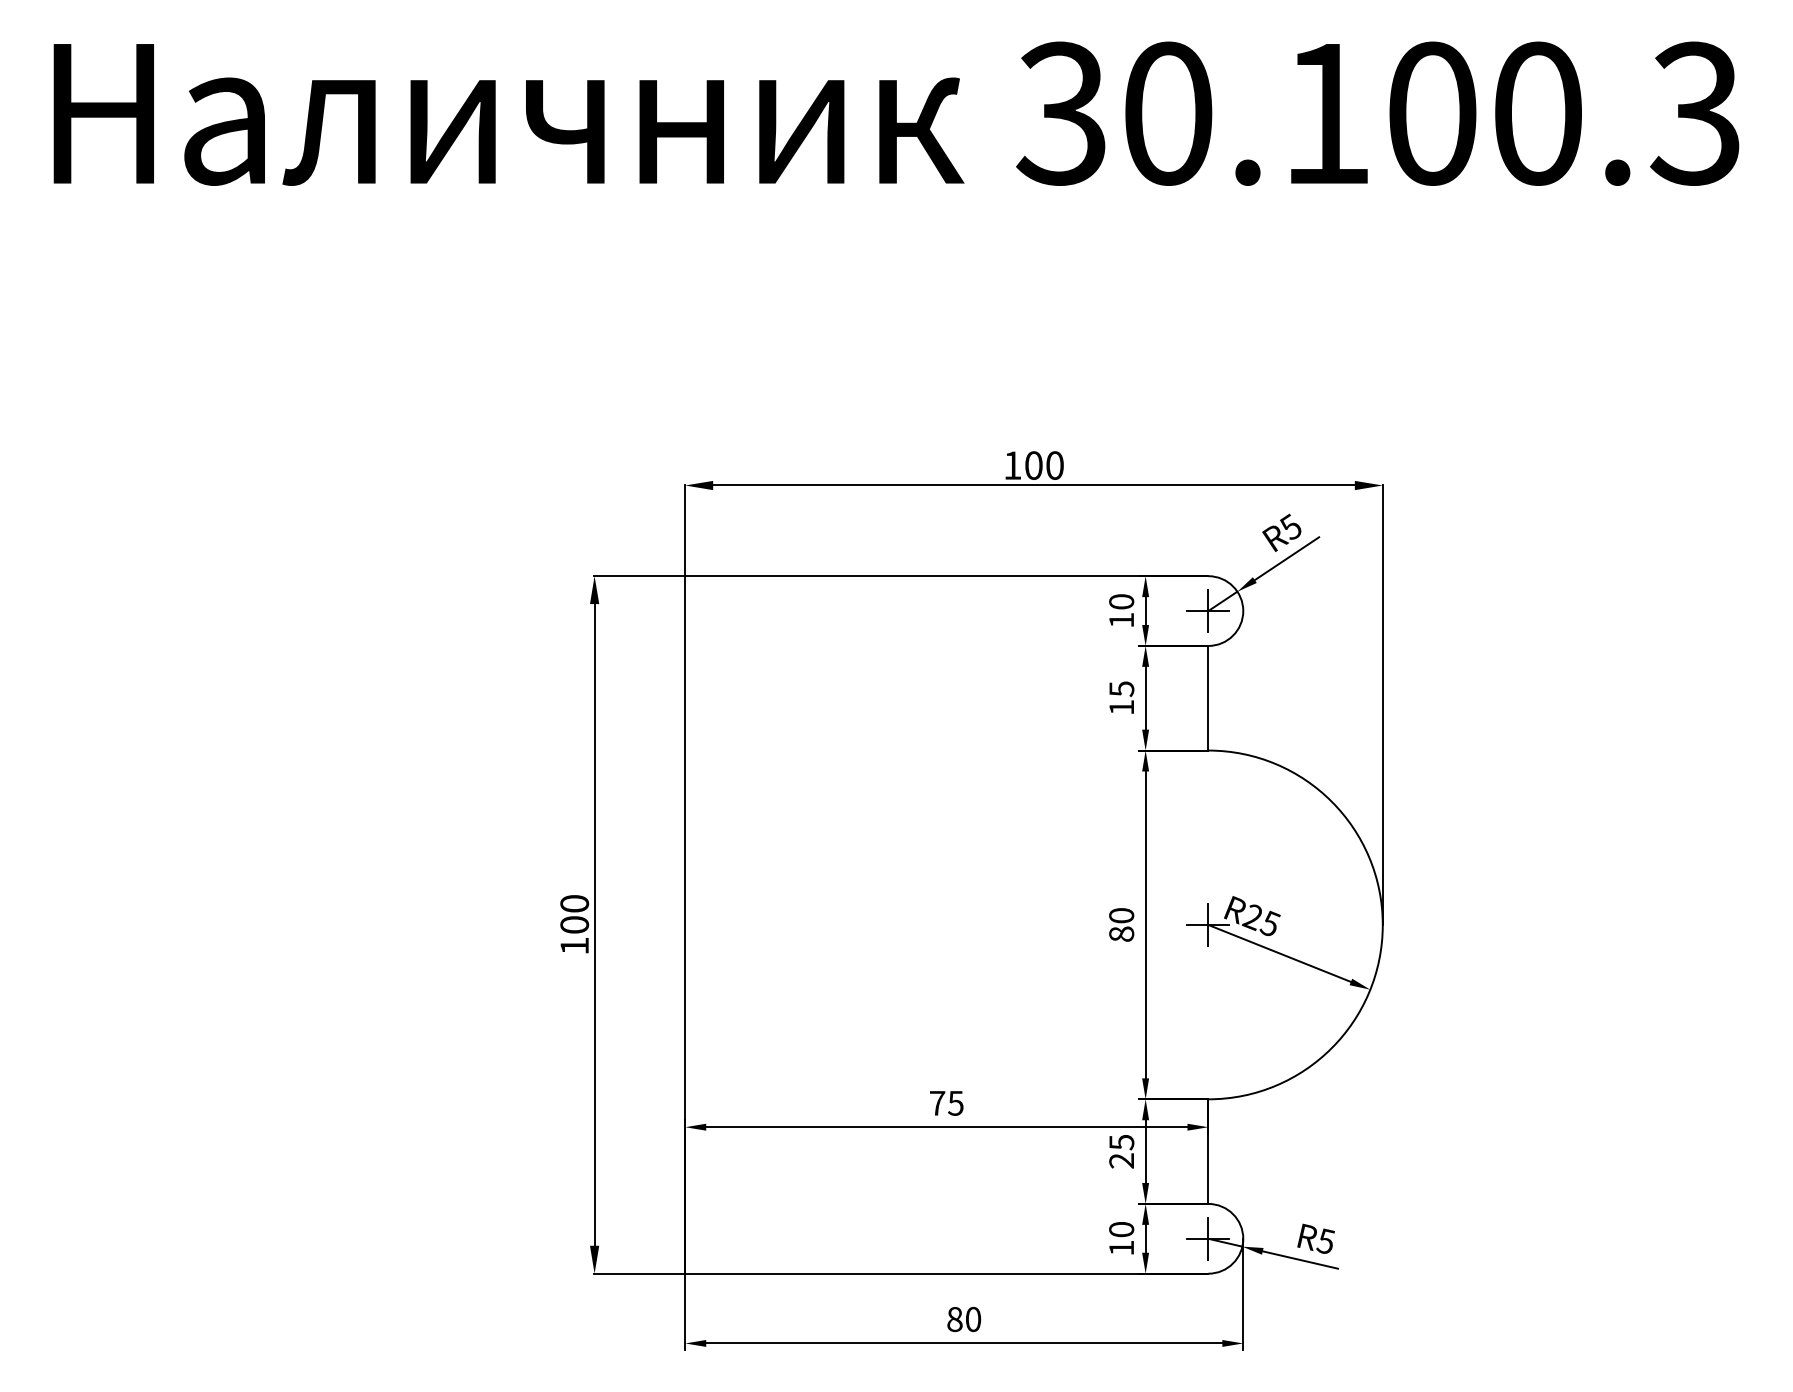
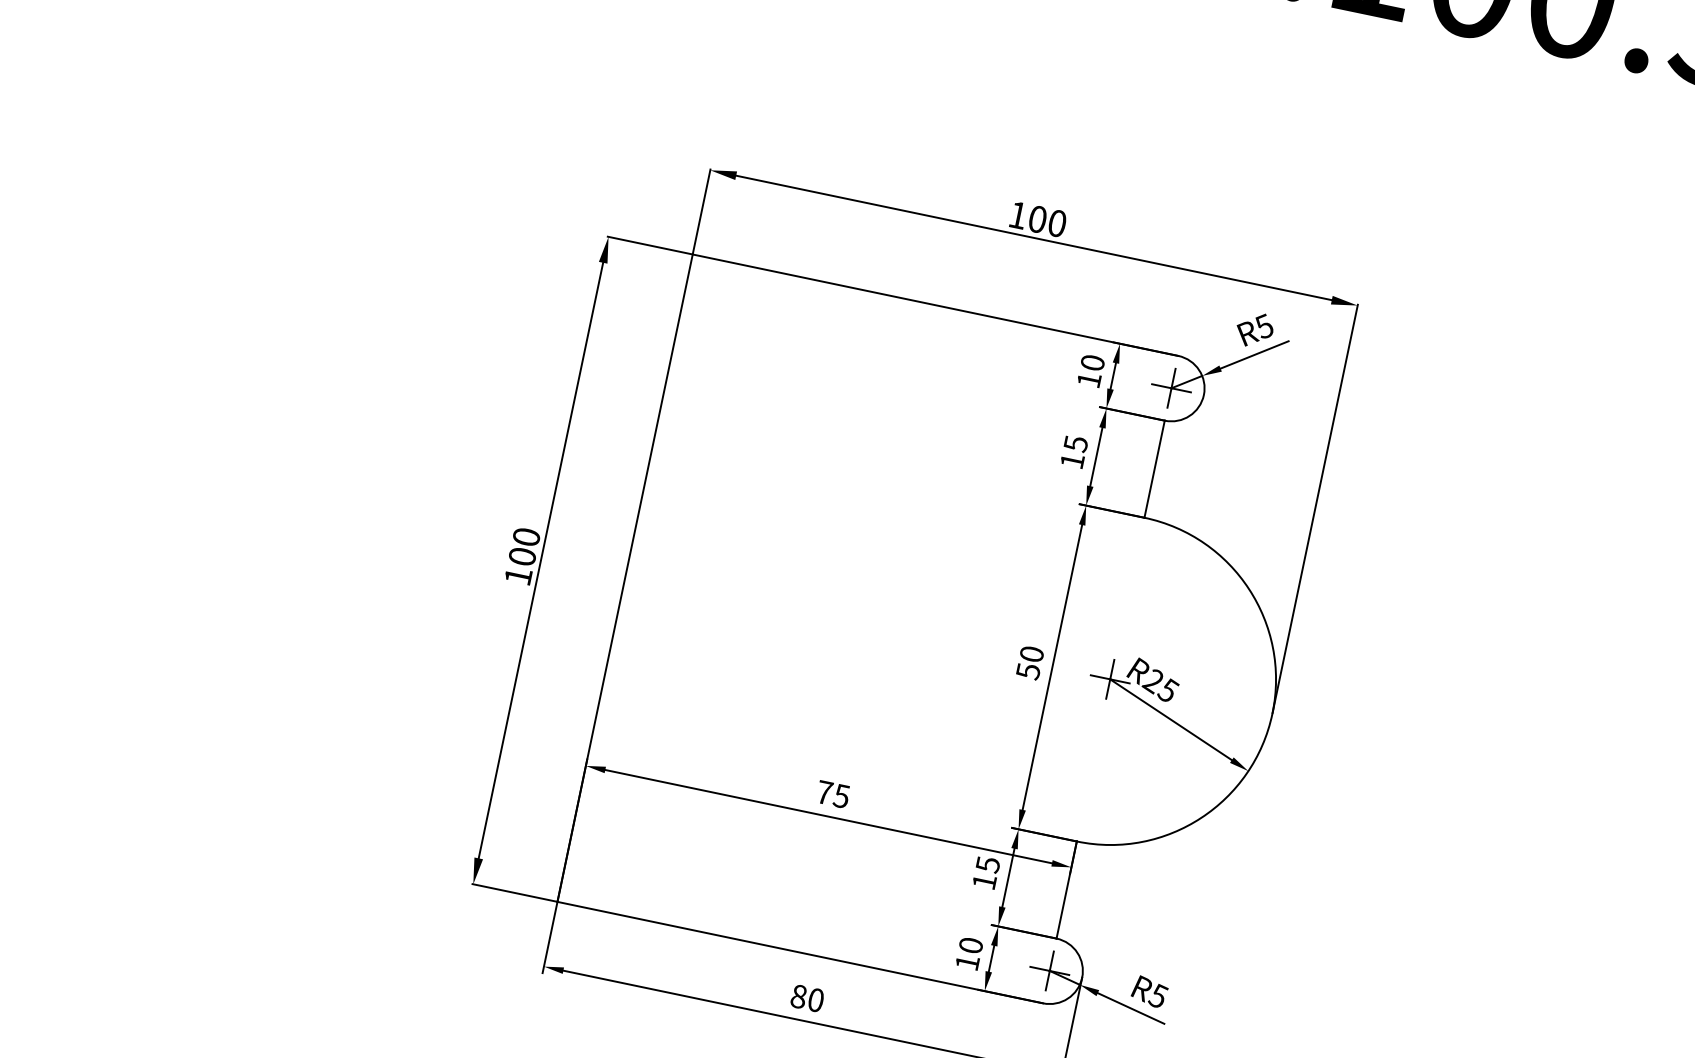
text: (1121, 934) -> (1028, 671), 80 -> 50
text: (1121, 1160) -> (984, 881), 25 -> 15

